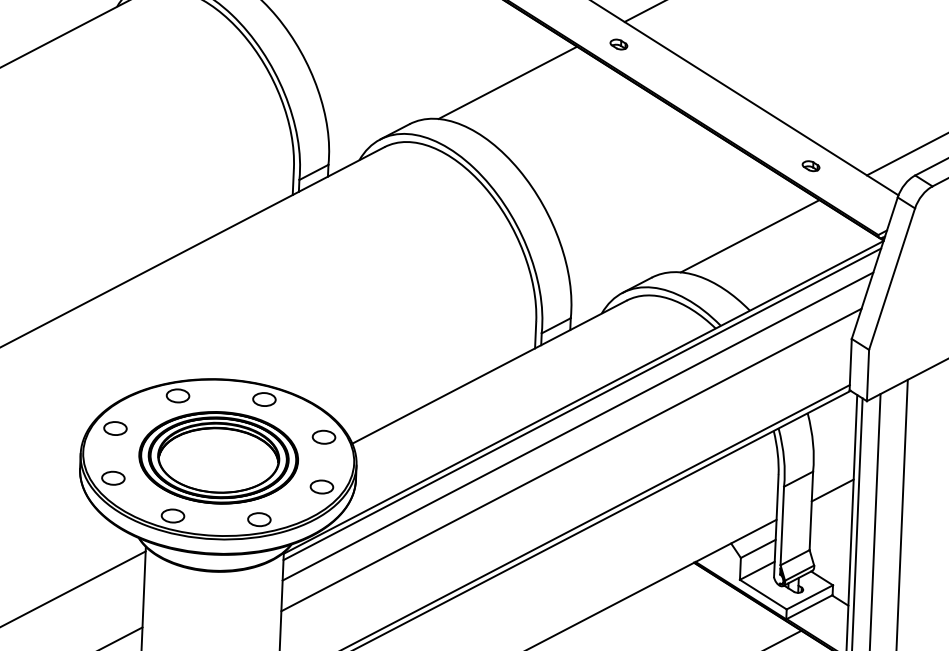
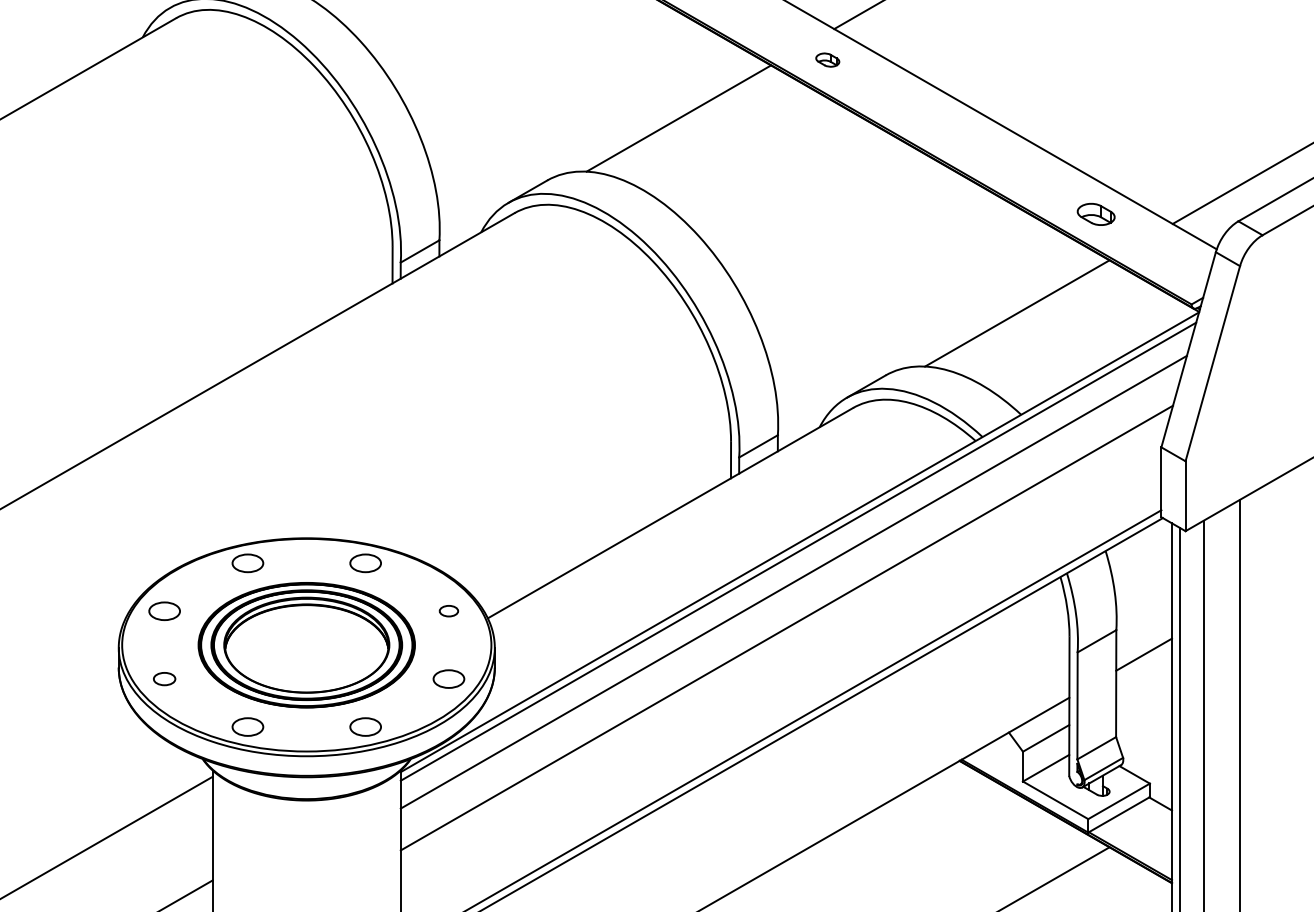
part: (810, 166) -> (1095, 214), size x1.6
part: (323, 436) -> (448, 610), size x0.6
part: (113, 477) -> (164, 678), size x0.7

